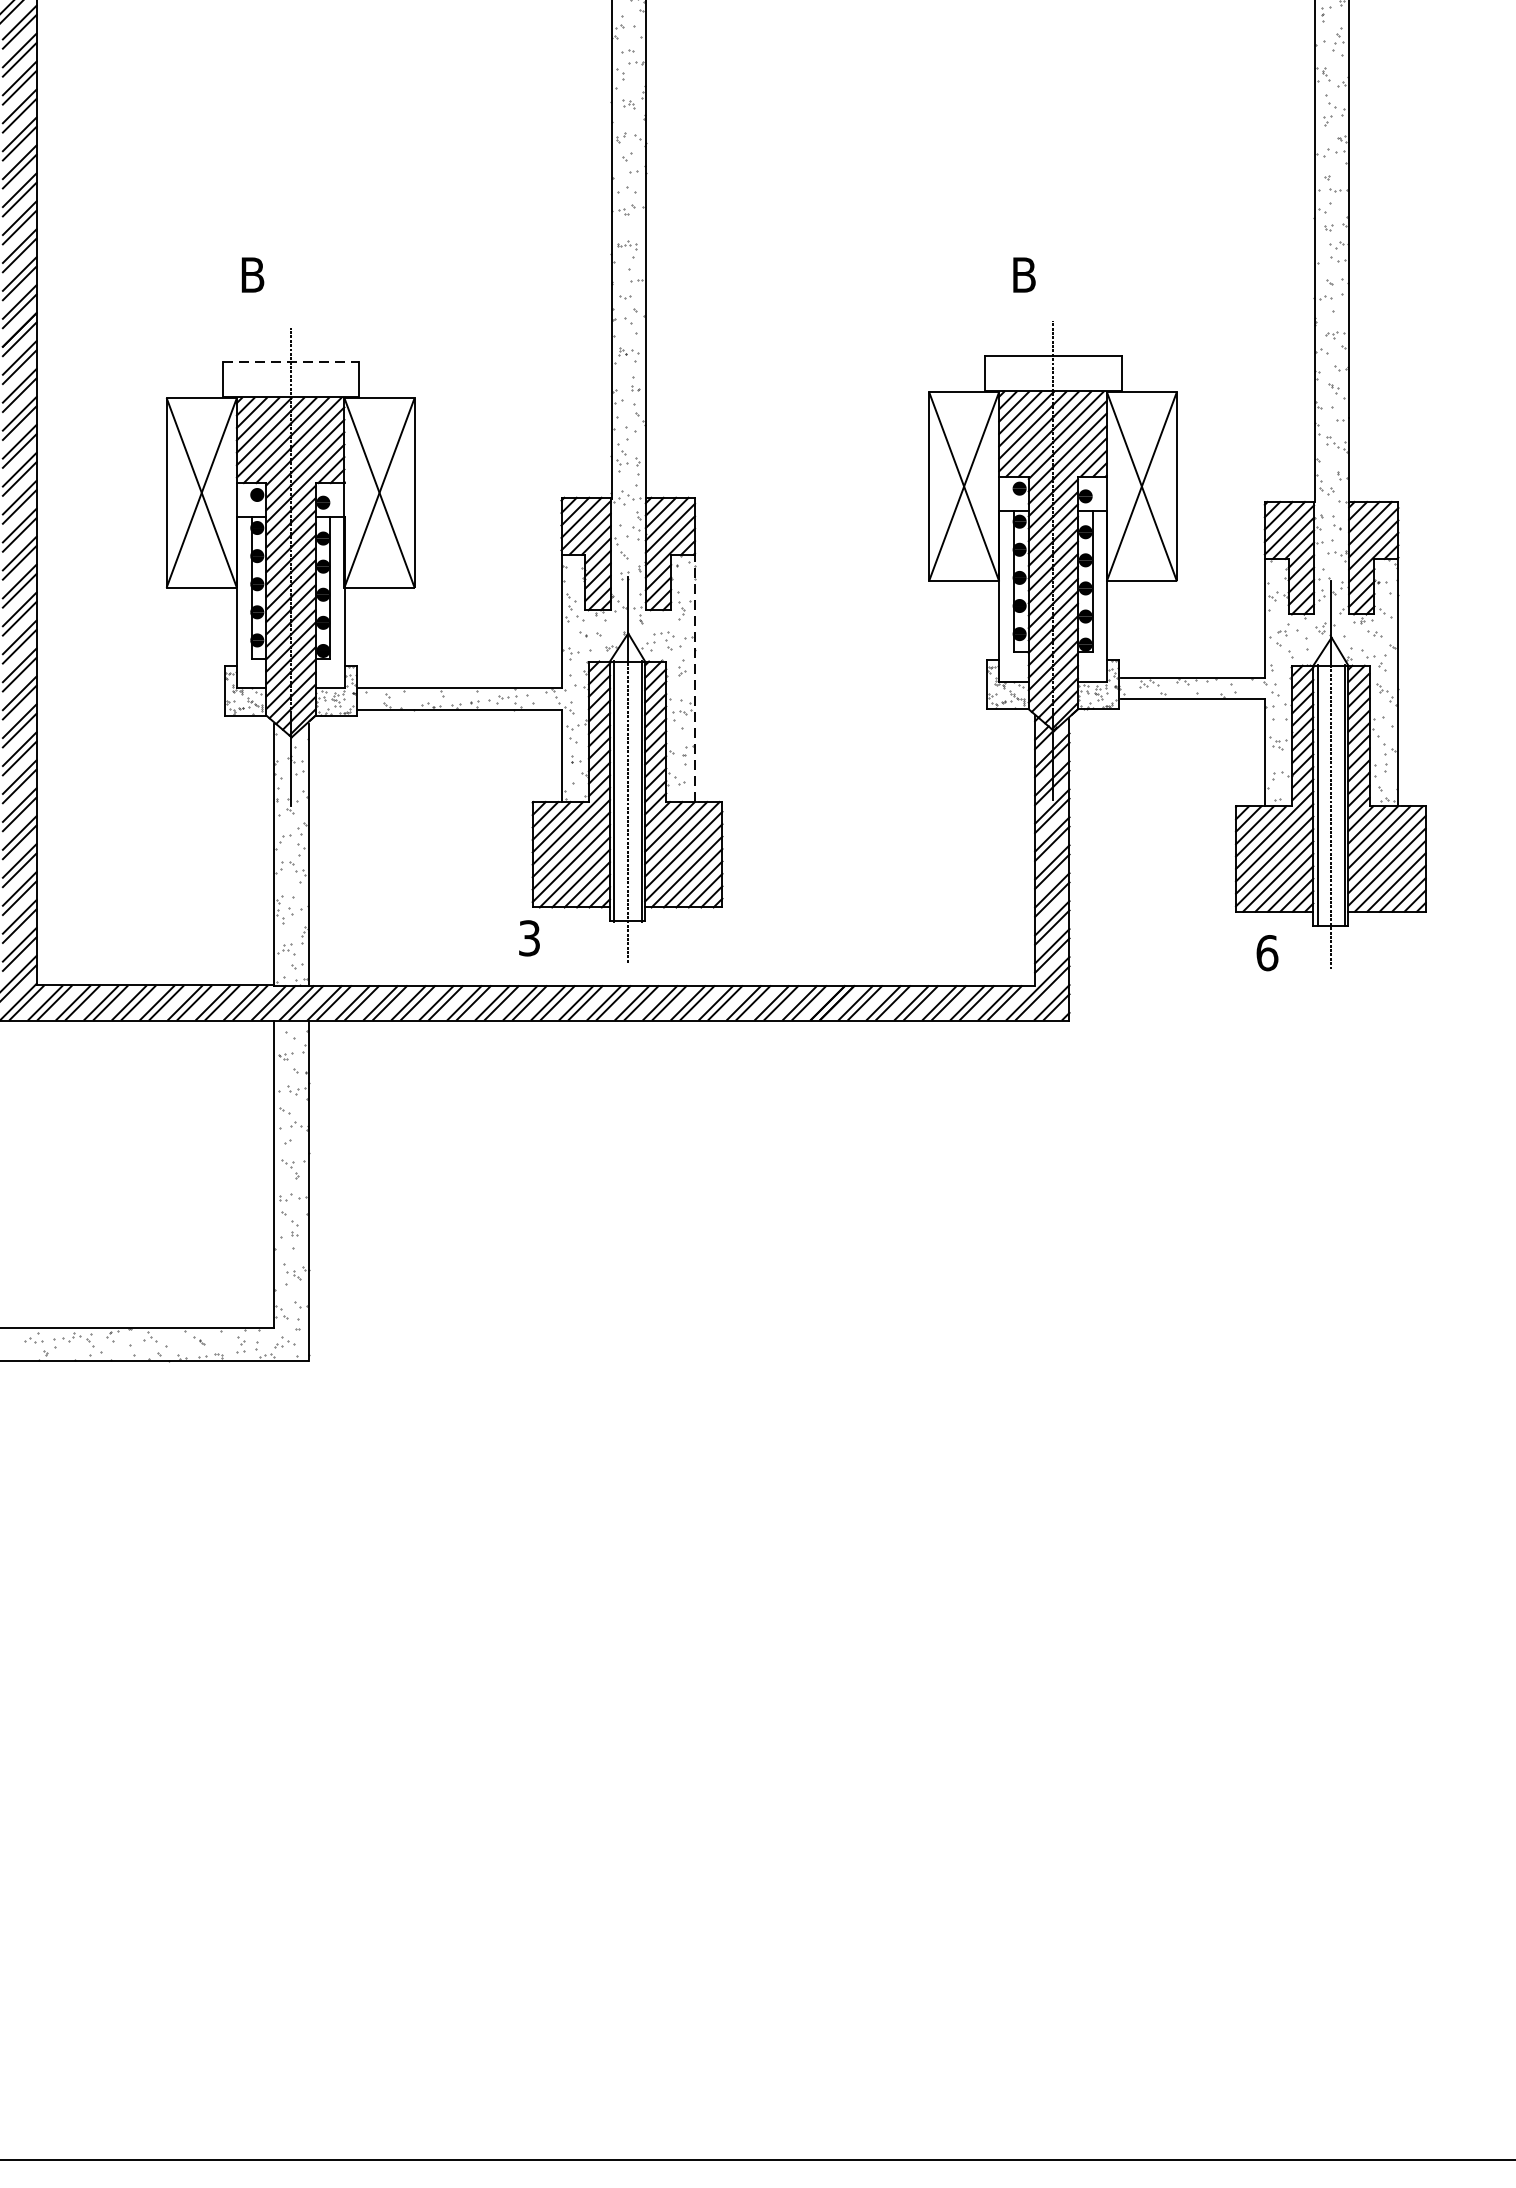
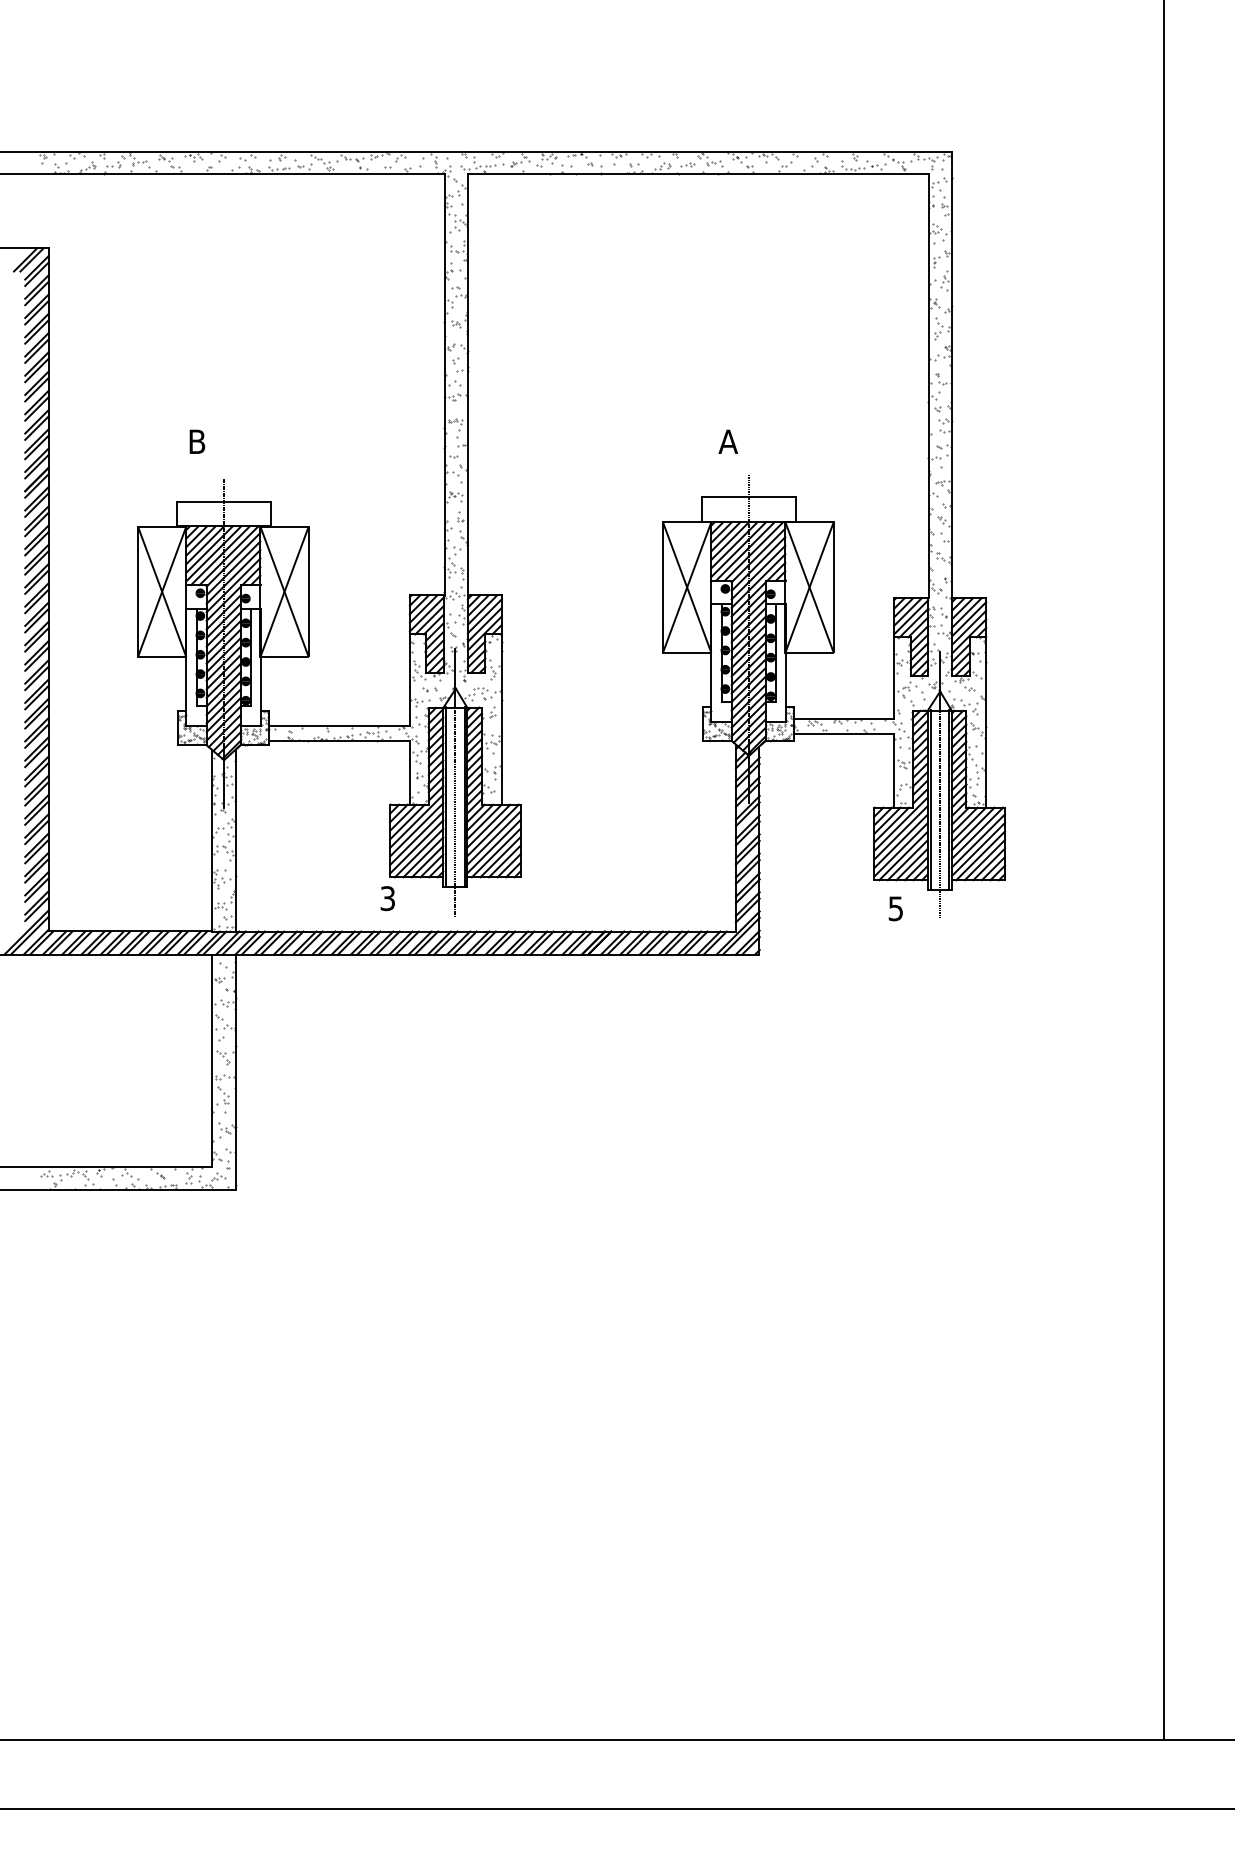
text: (1024, 274) -> (728, 441), B -> A
line: (290, 361) -> (223, 501), dashed -> solid
line: (694, 678) -> (501, 719), dashed -> solid
text: (1266, 952) -> (895, 908), 6 -> 5

